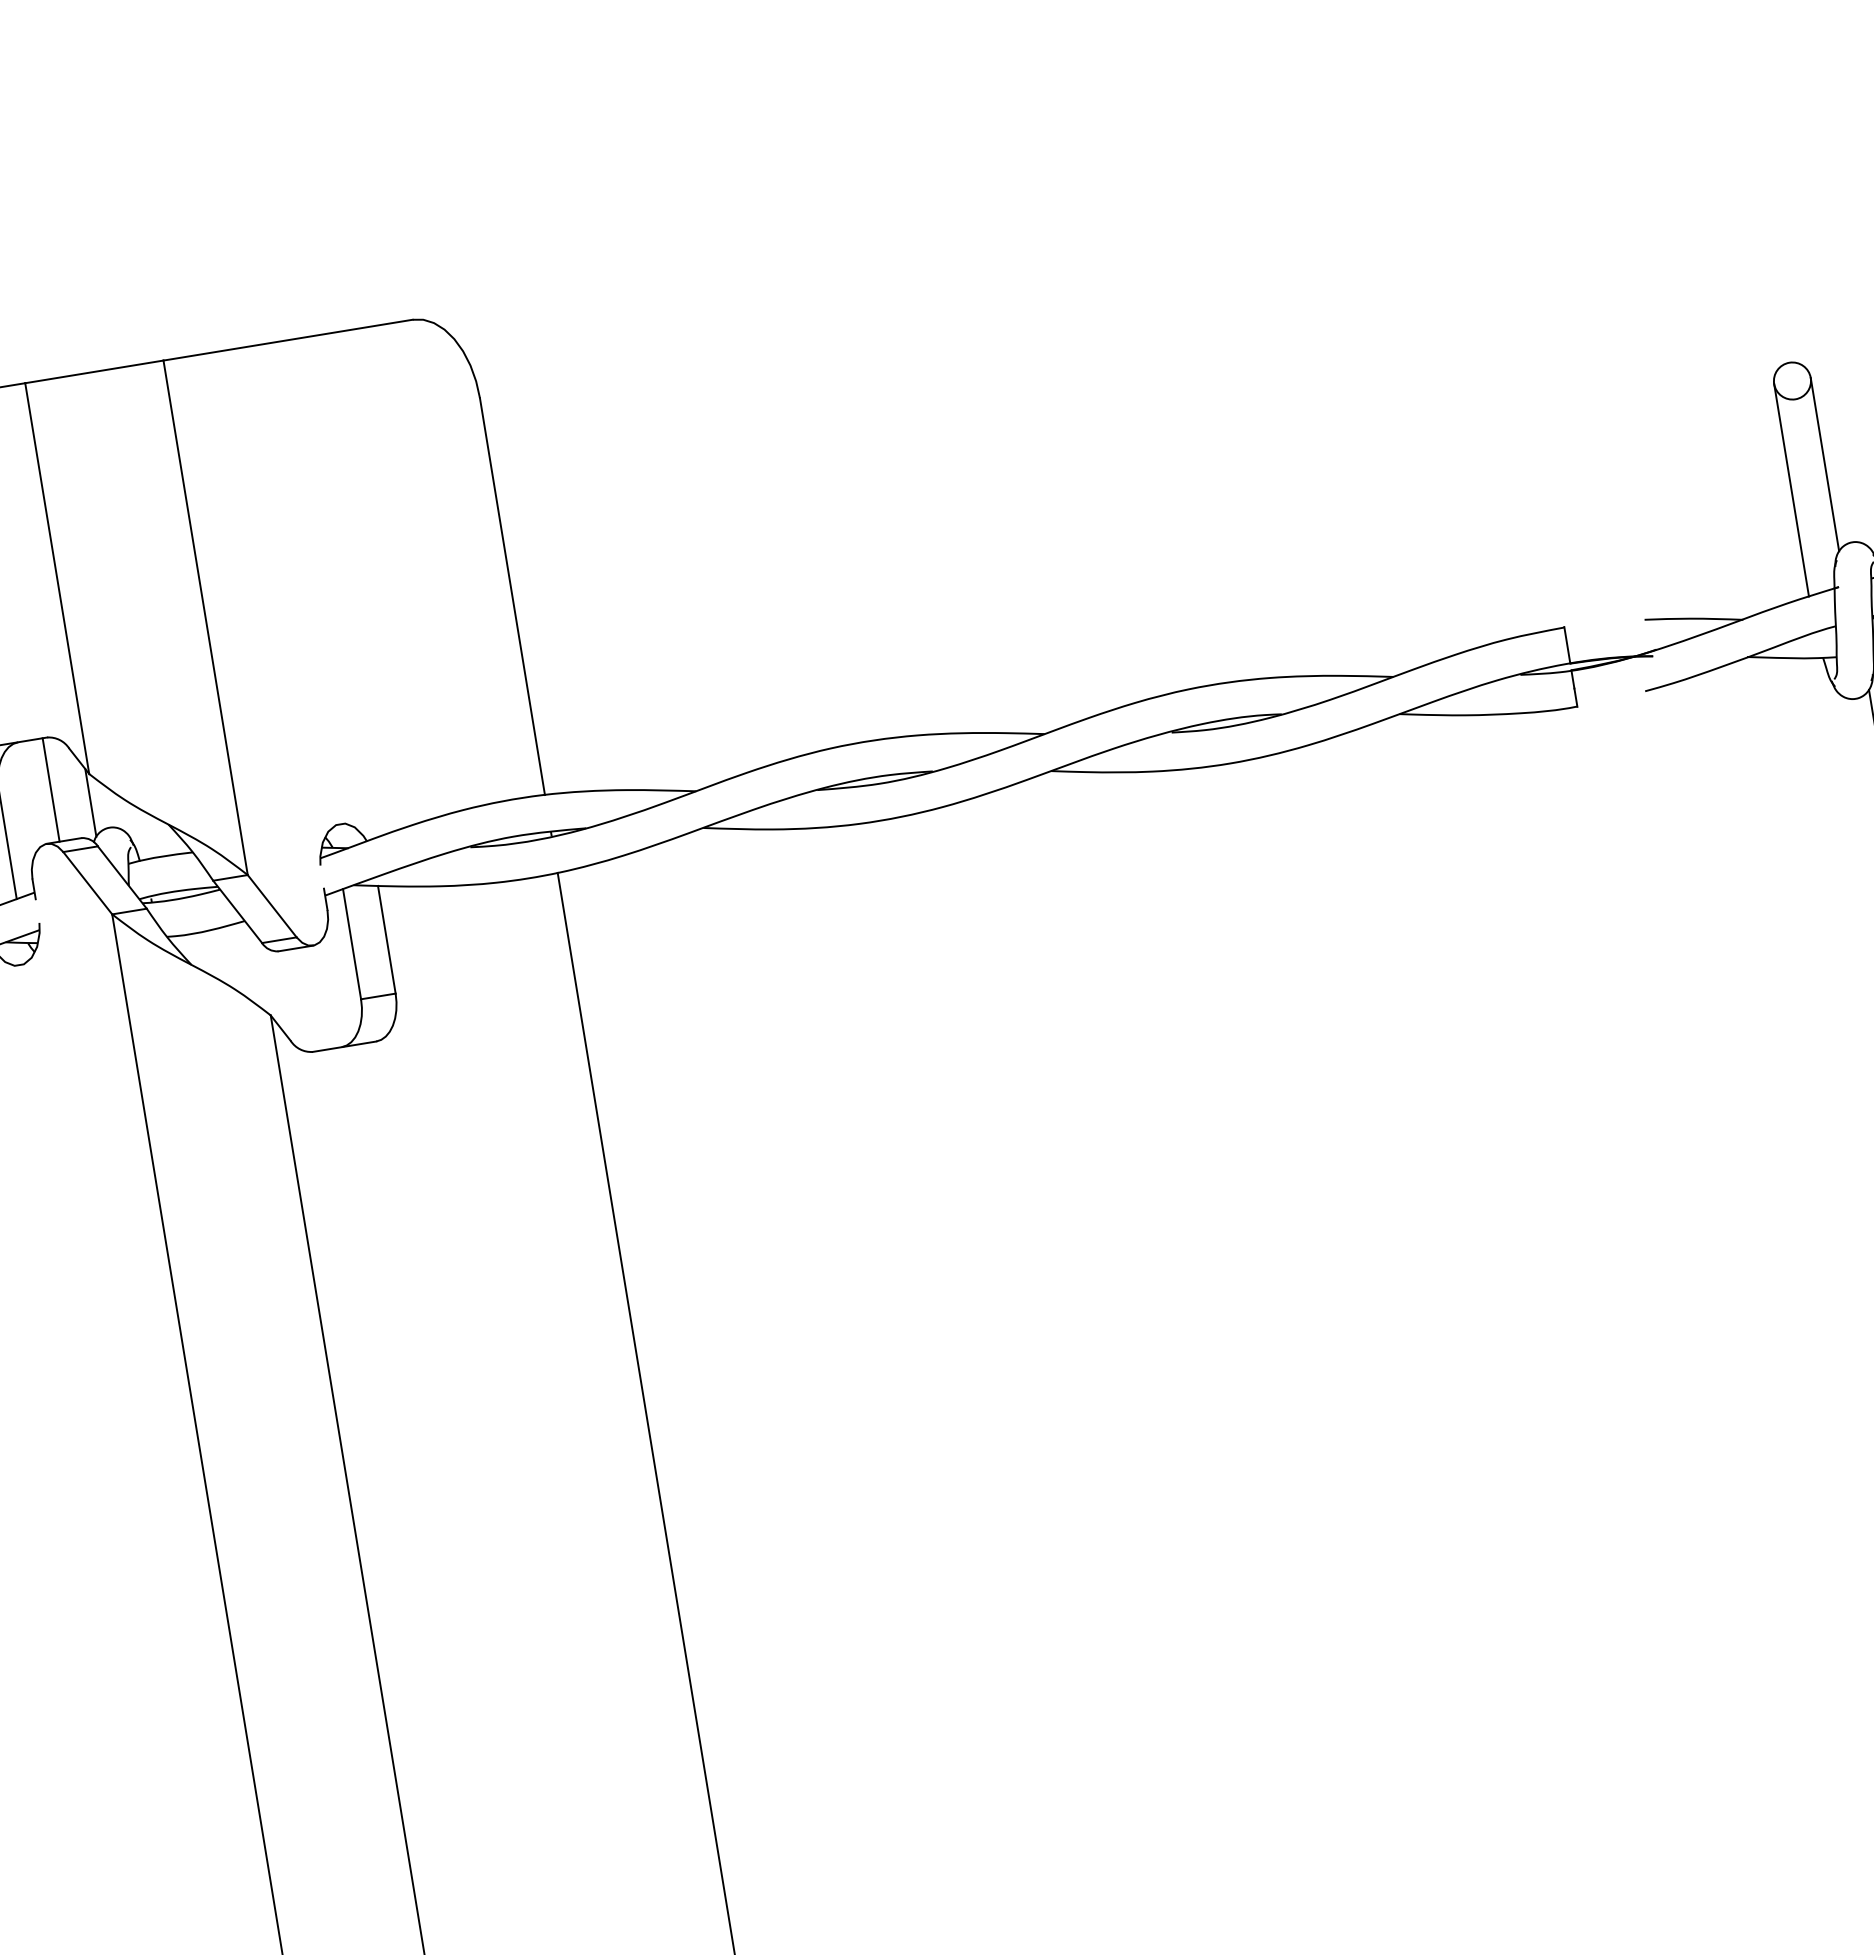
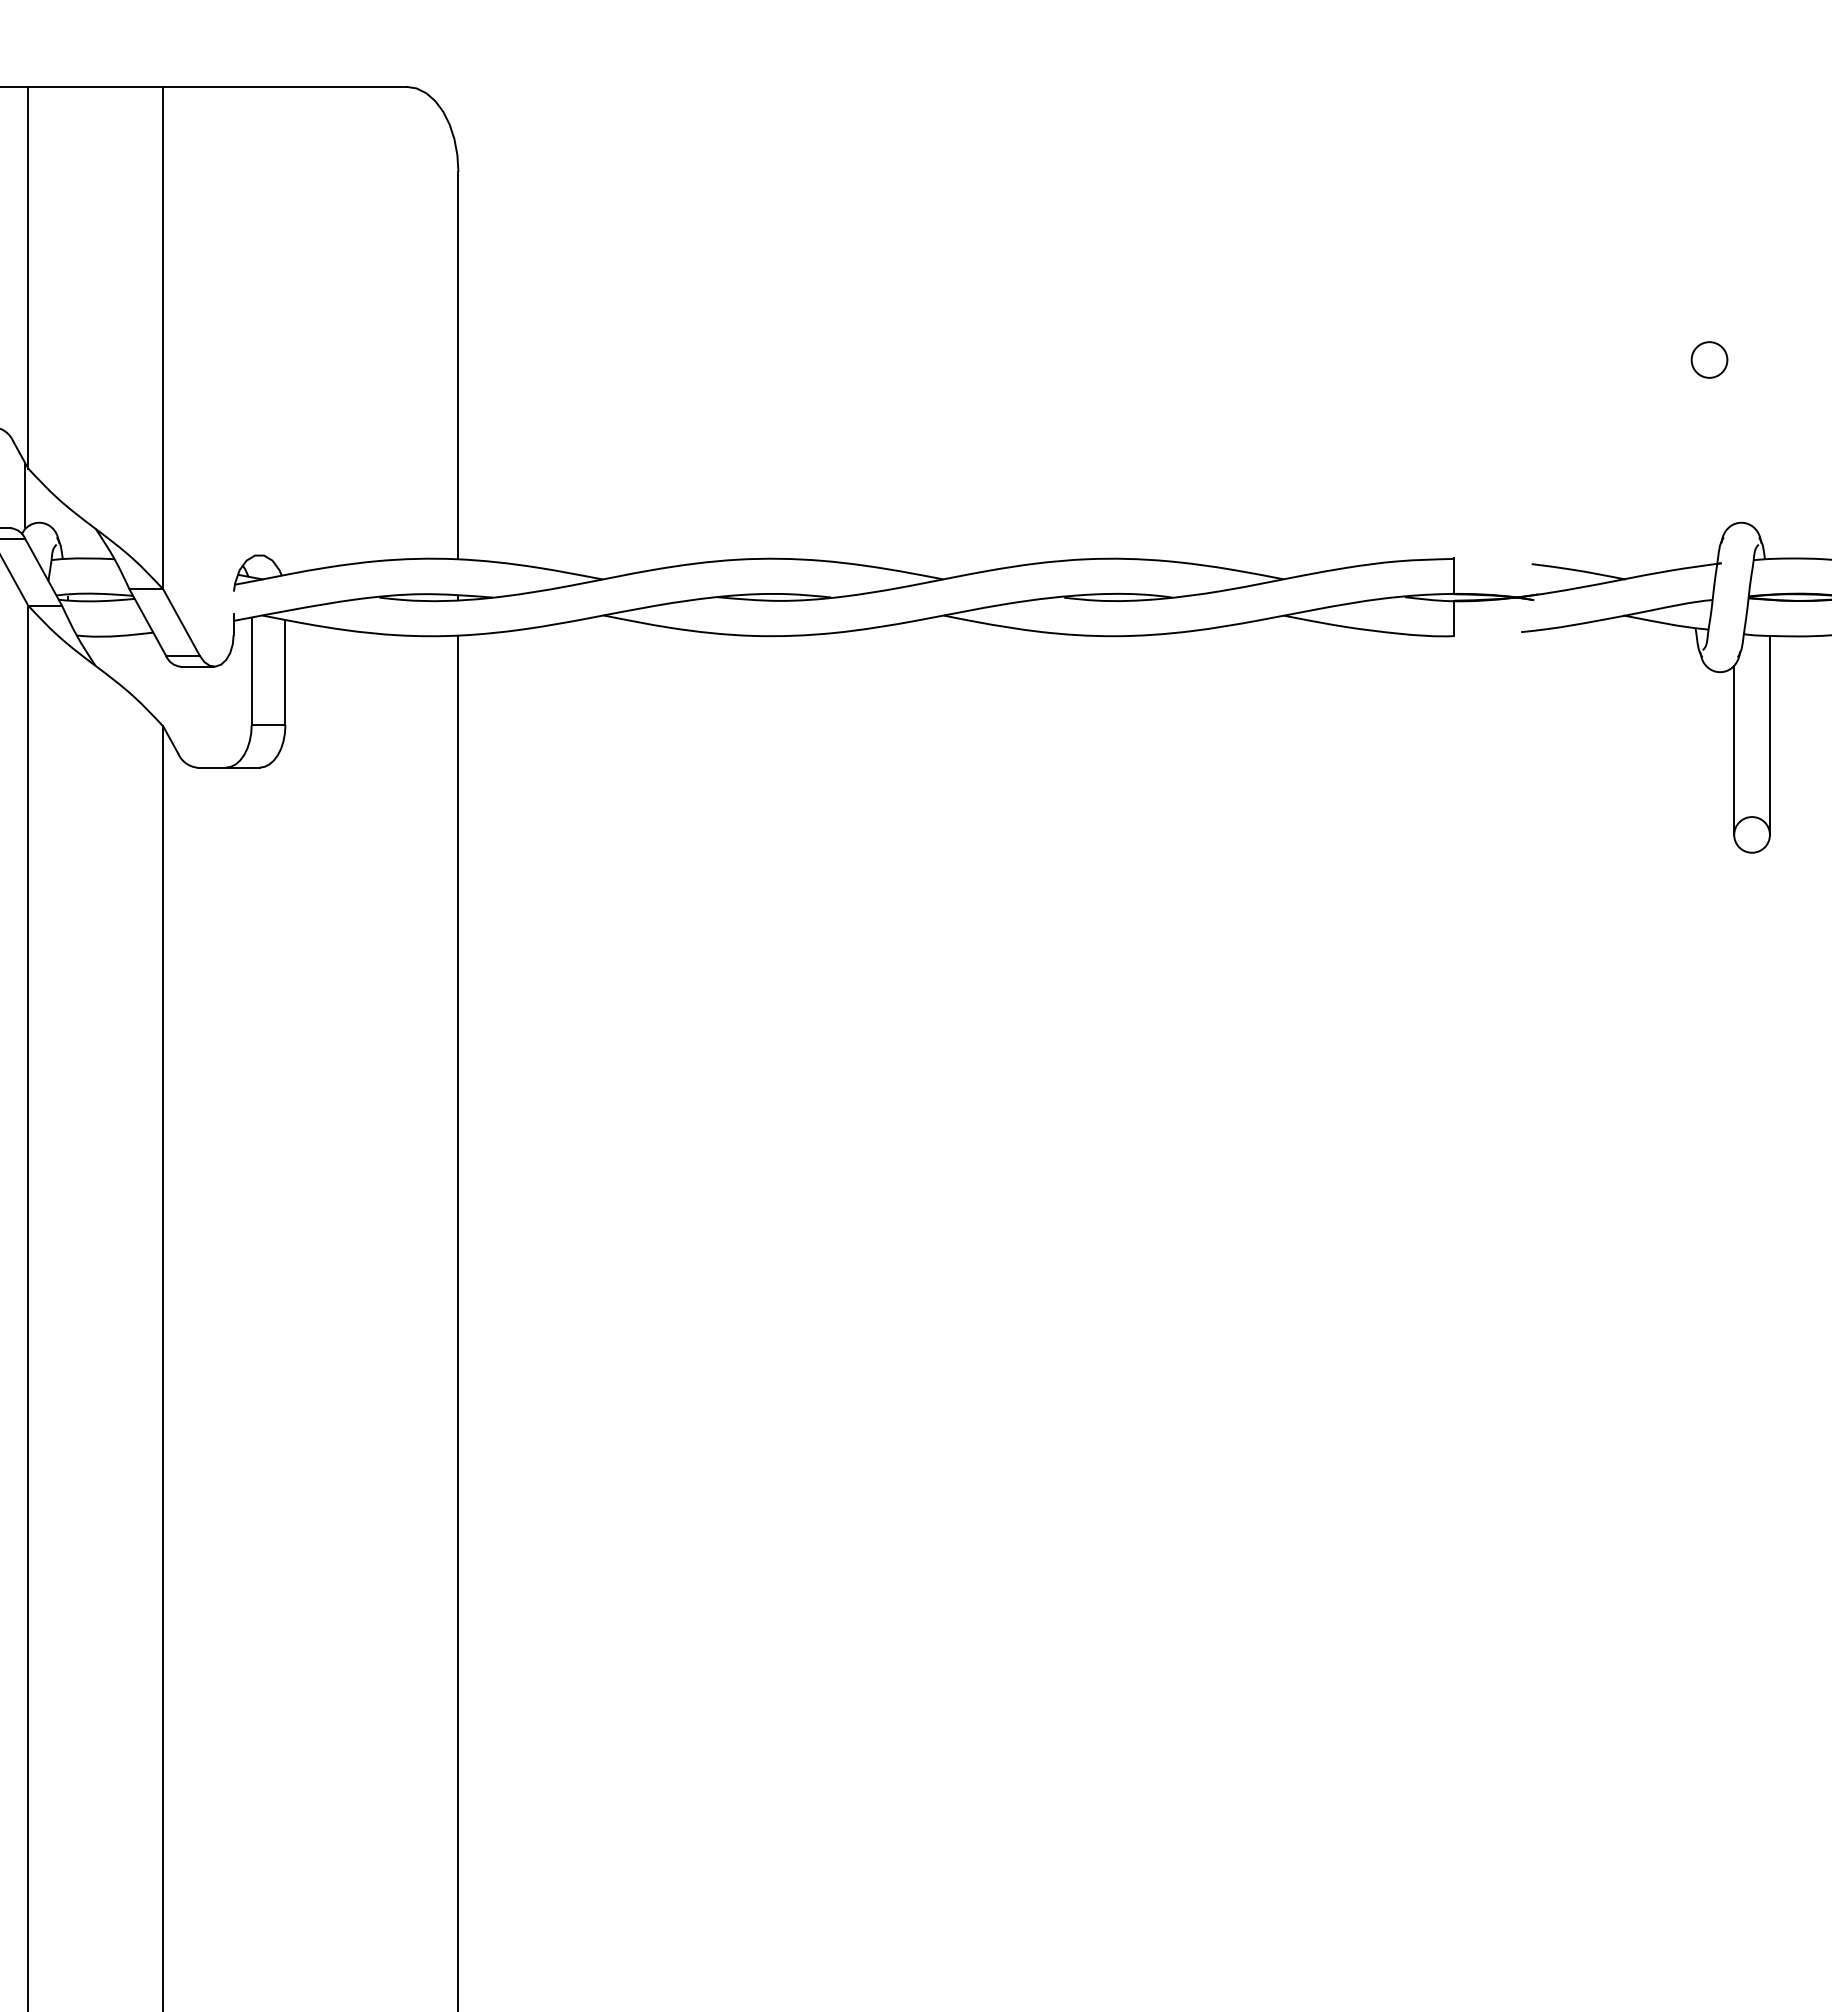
line: (1825, 464) -> (1727, 444), removed
line: (1791, 490) -> (1691, 463), removed

